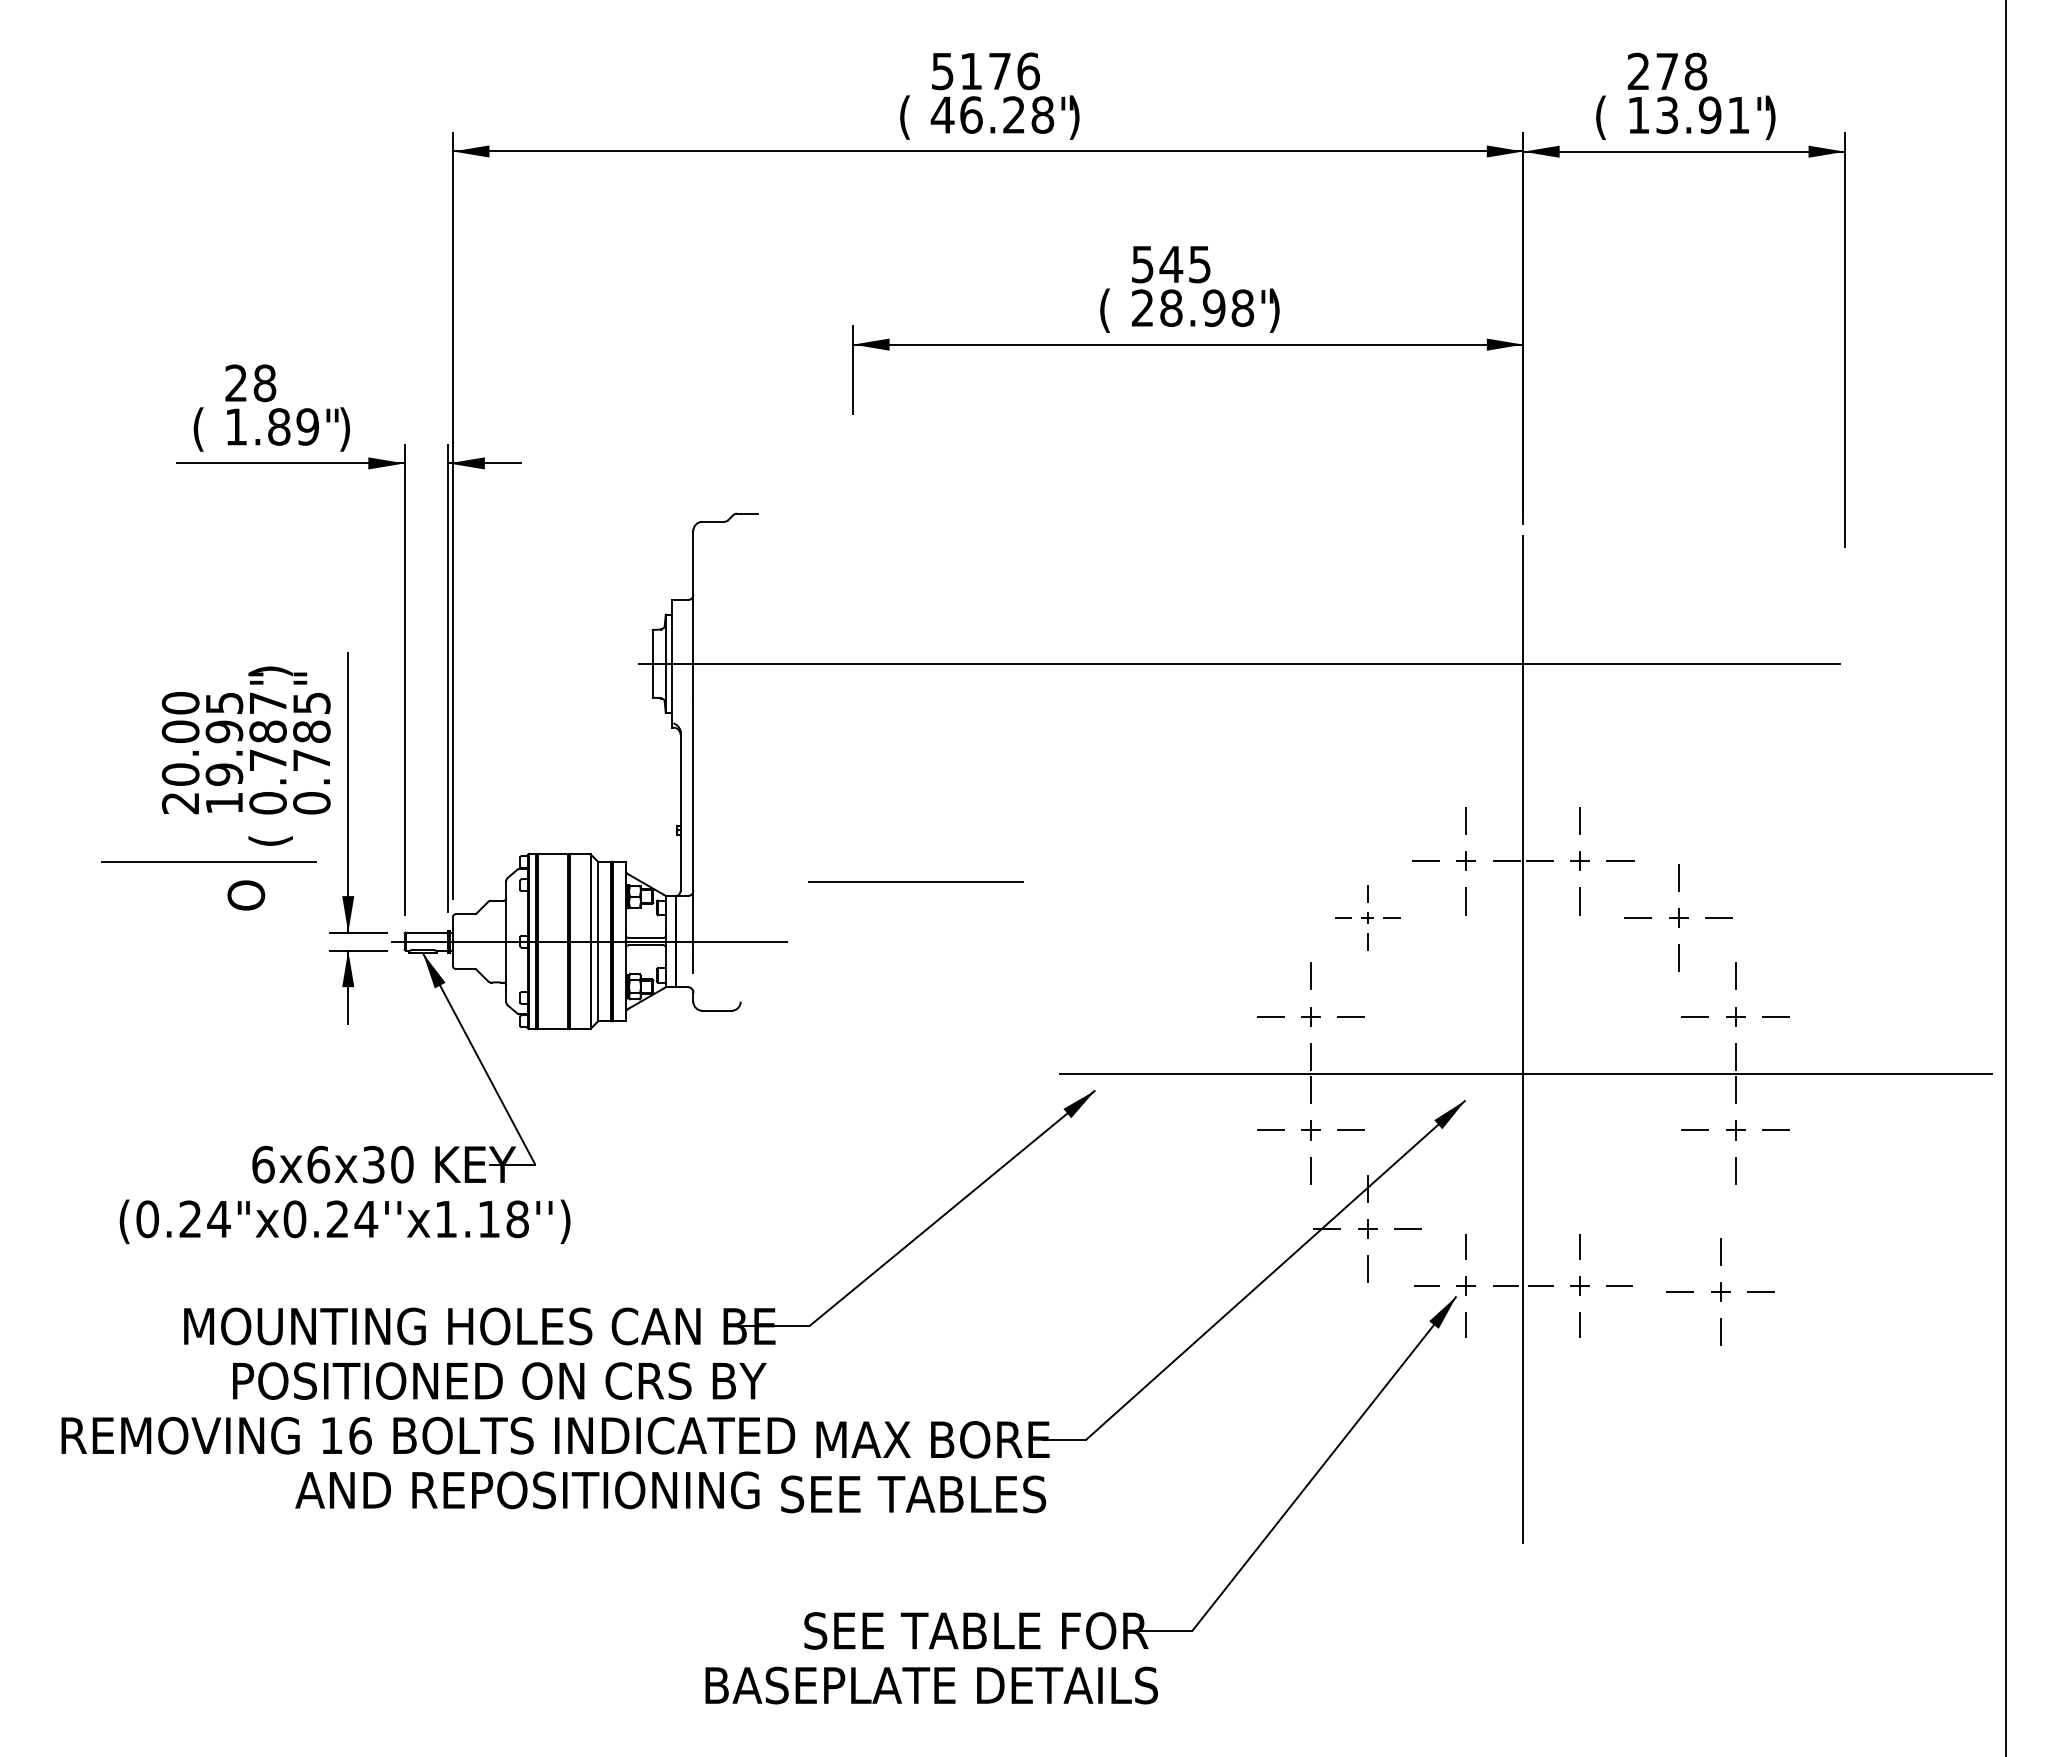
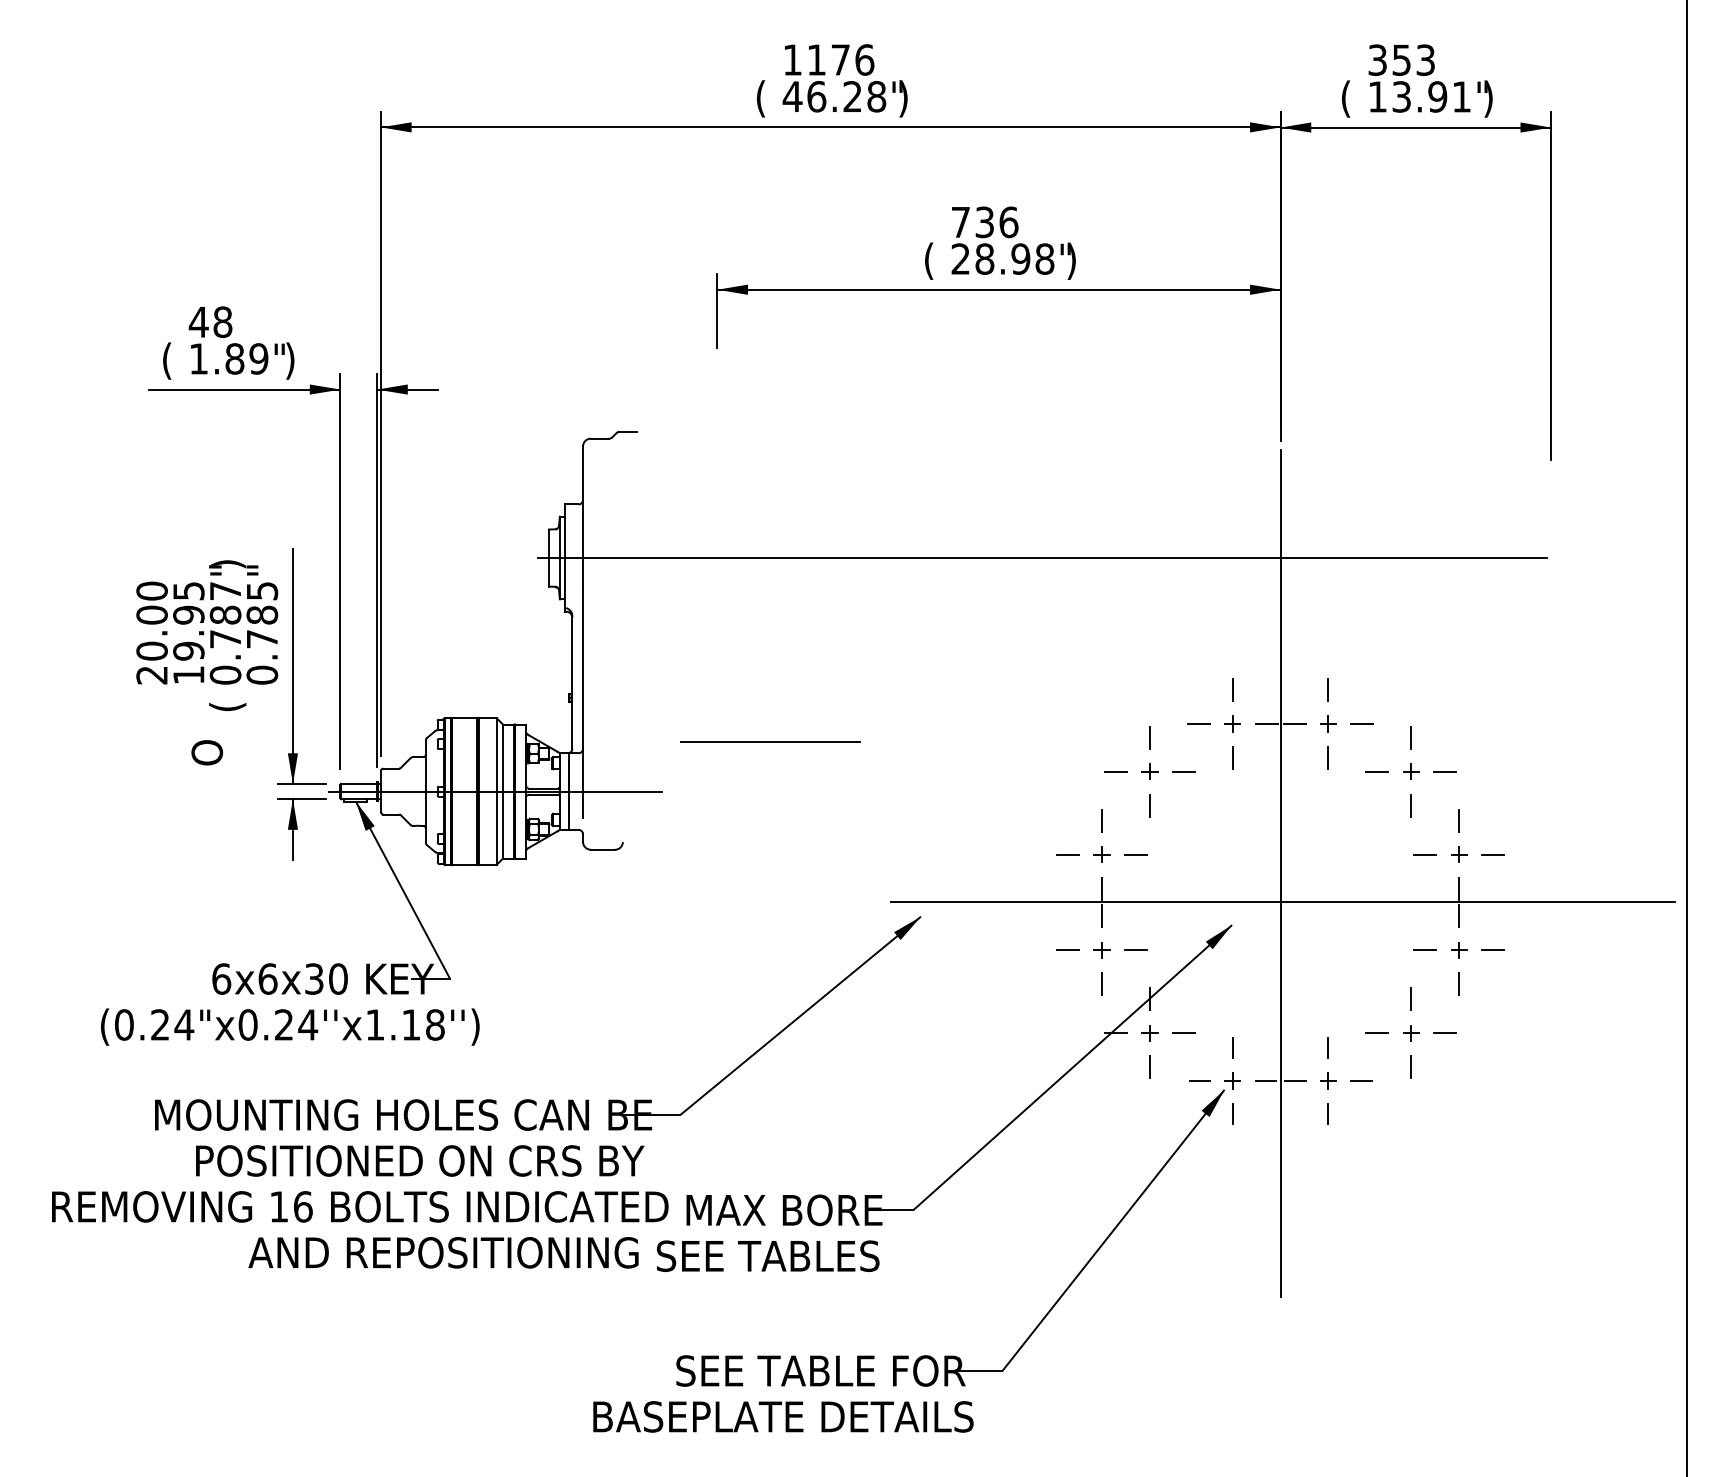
text: (942, 71) -> (792, 60), 5176 -> 1176
text: (1667, 71) -> (1401, 60), 278 -> 353
text: (1171, 264) -> (984, 222), 545 -> 736
text: (236, 382) -> (199, 321), 28 -> 48
line: (208, 861) -> (175, 724), removed
part: (1367, 917) -> (1149, 771), size x1.67
part: (1720, 1291) -> (1411, 1032), moved

